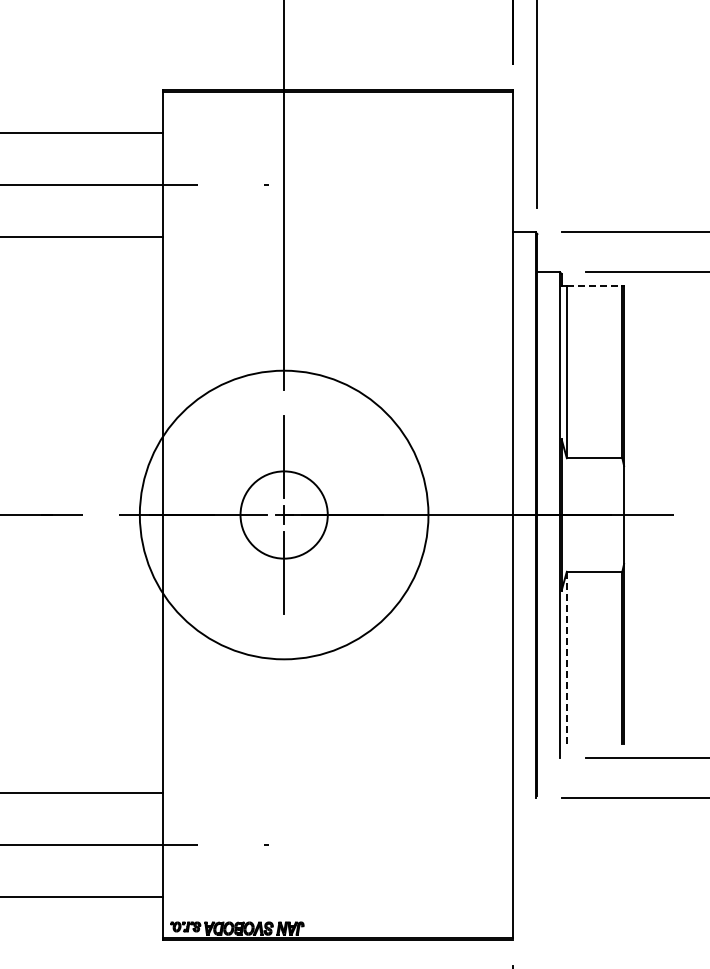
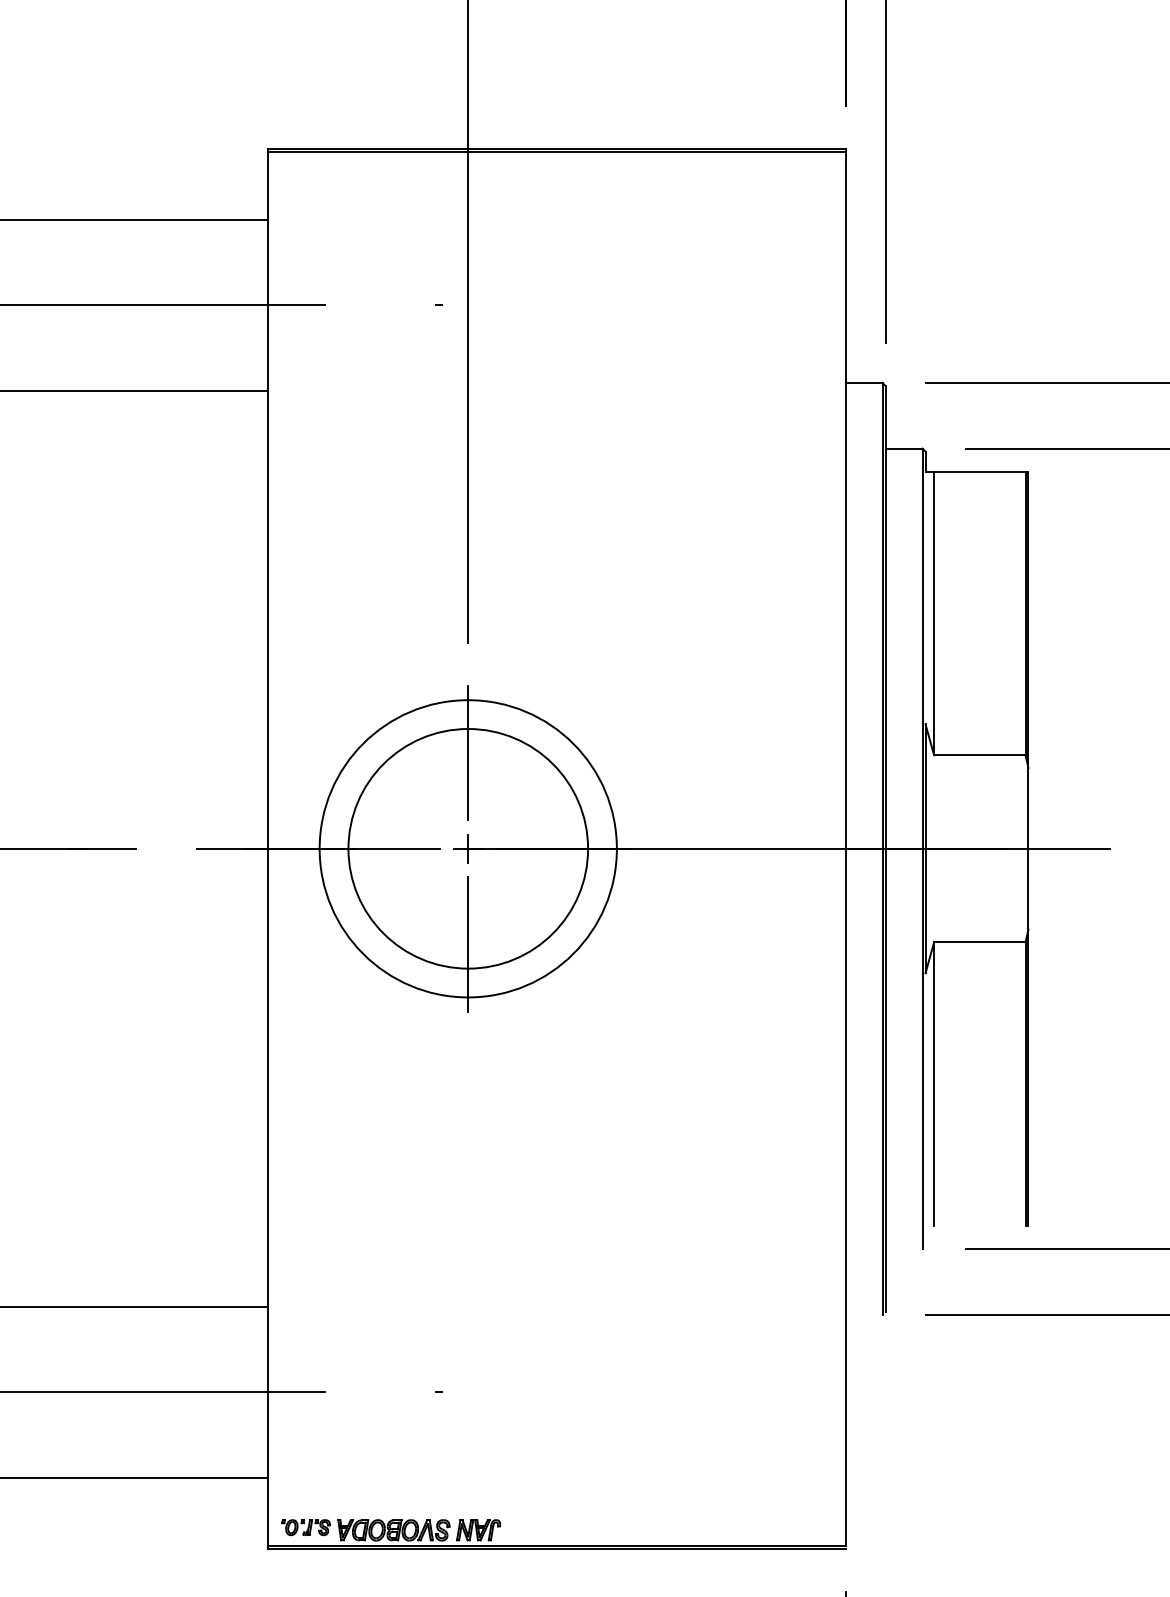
line: (594, 286) -> (979, 472), dashed -> solid
circle: (283, 514) -> (467, 847), size x0.62
circle: (283, 514) -> (467, 847), size x1.67
line: (566, 658) -> (933, 1085), dashed -> solid

